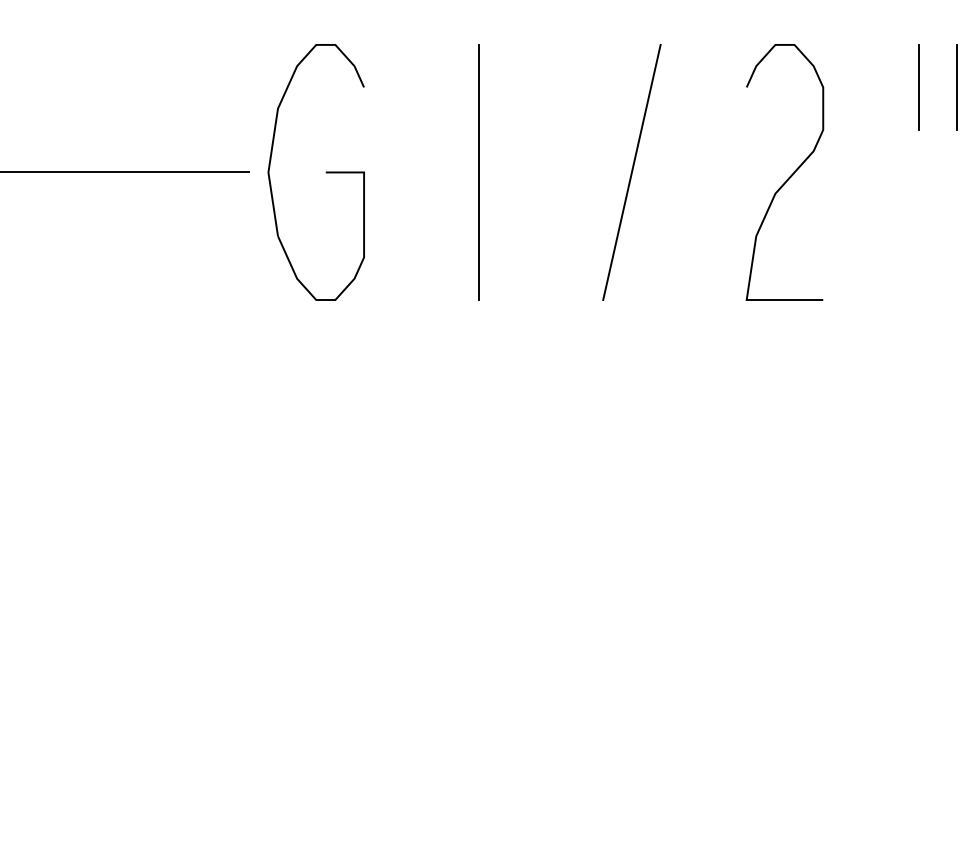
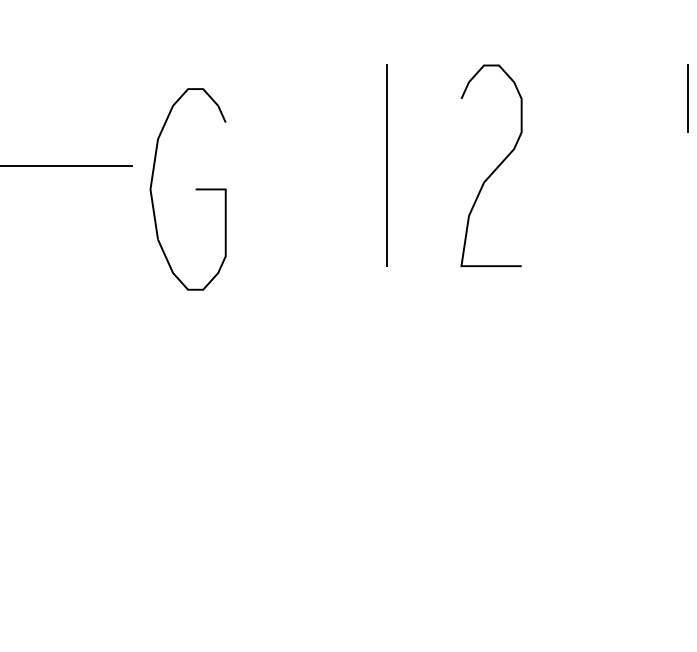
line: (918, 86) -> (657, 98), removed
part: (325, 172) -> (195, 189), moved
line: (478, 172) -> (386, 165), moved
line: (631, 172) -> (432, 165), removed
curve: (789, 176) -> (495, 169), moved

